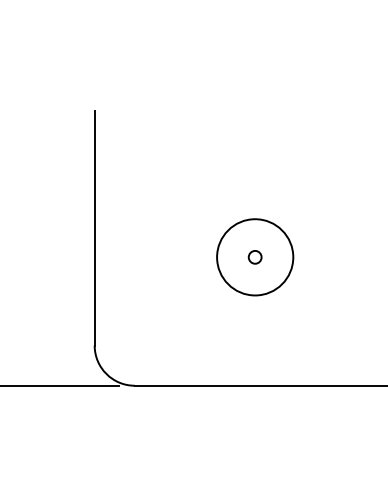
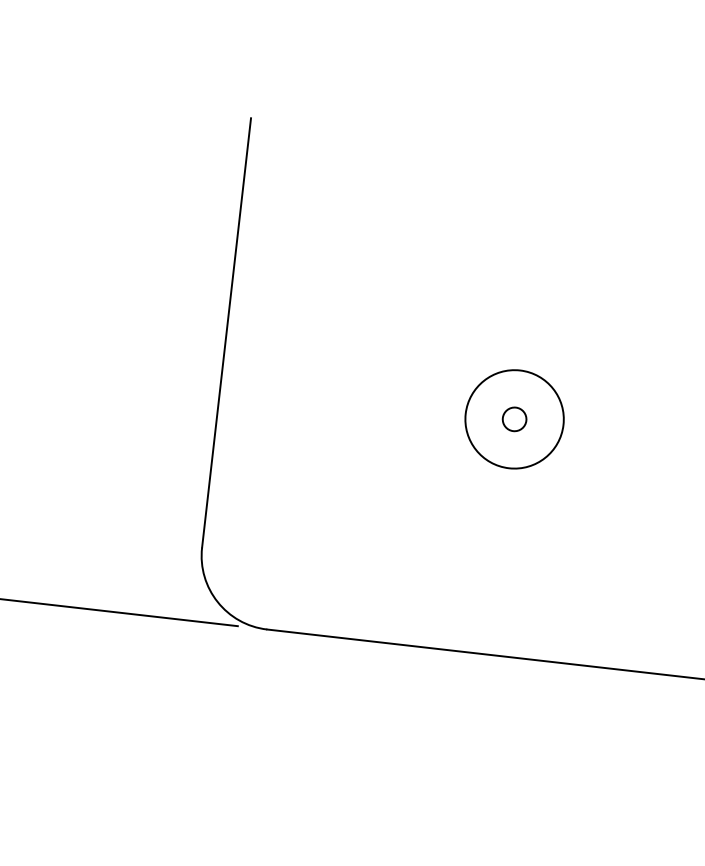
circle: (255, 257) -> (515, 419), size x0.7

